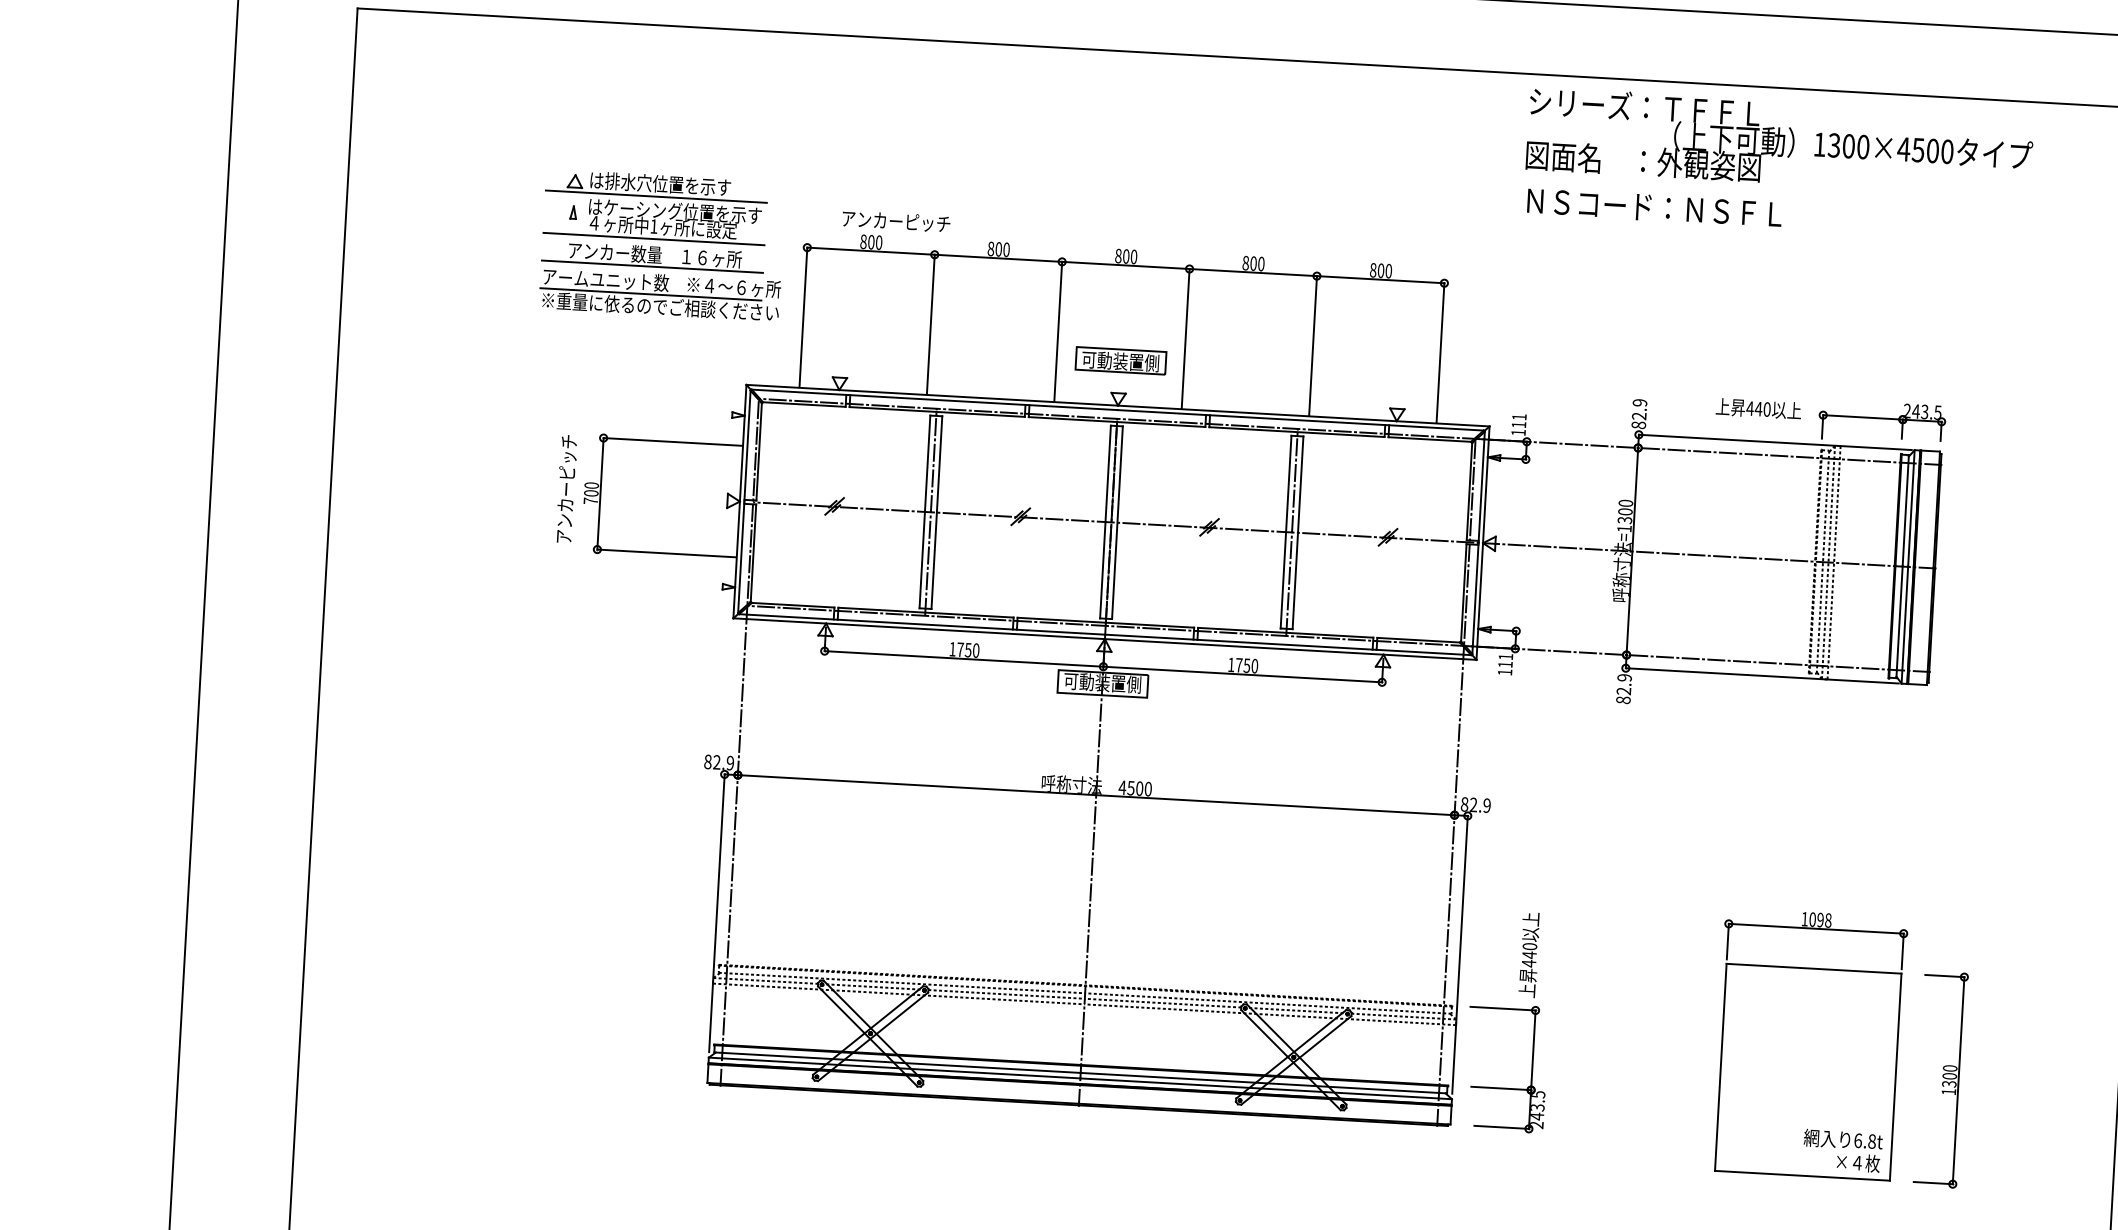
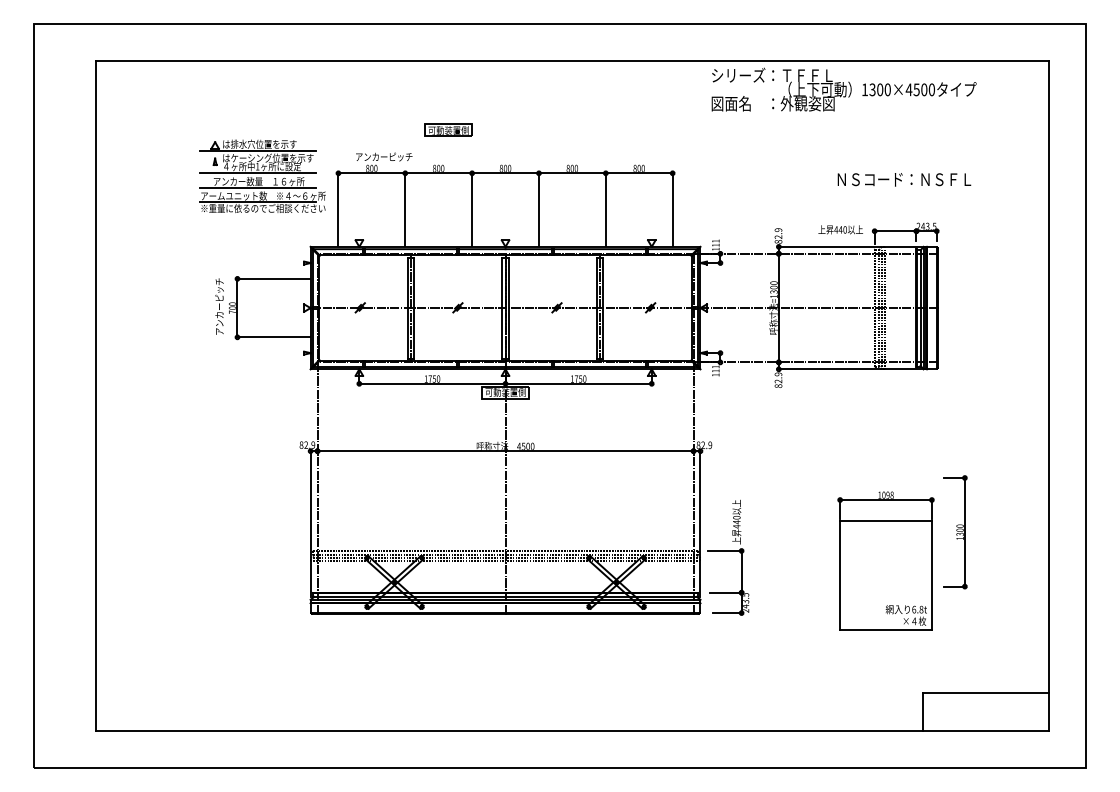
text: (1654, 207) -> (904, 179), moved
part: (1120, 359) -> (448, 129), moved
part: (1940, 1080) -> (955, 532), moved

